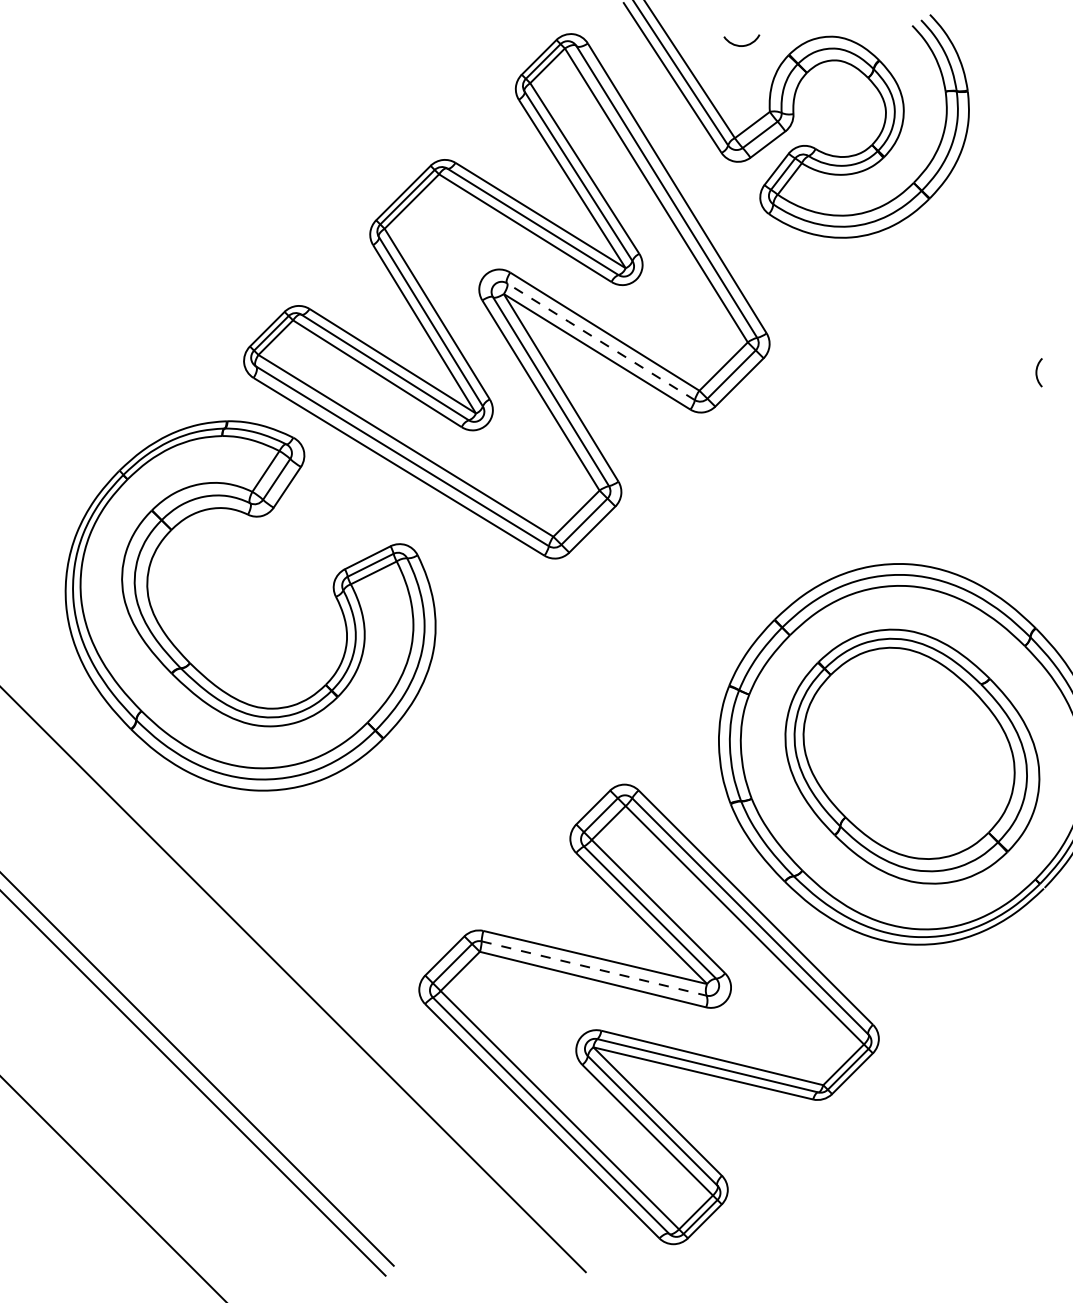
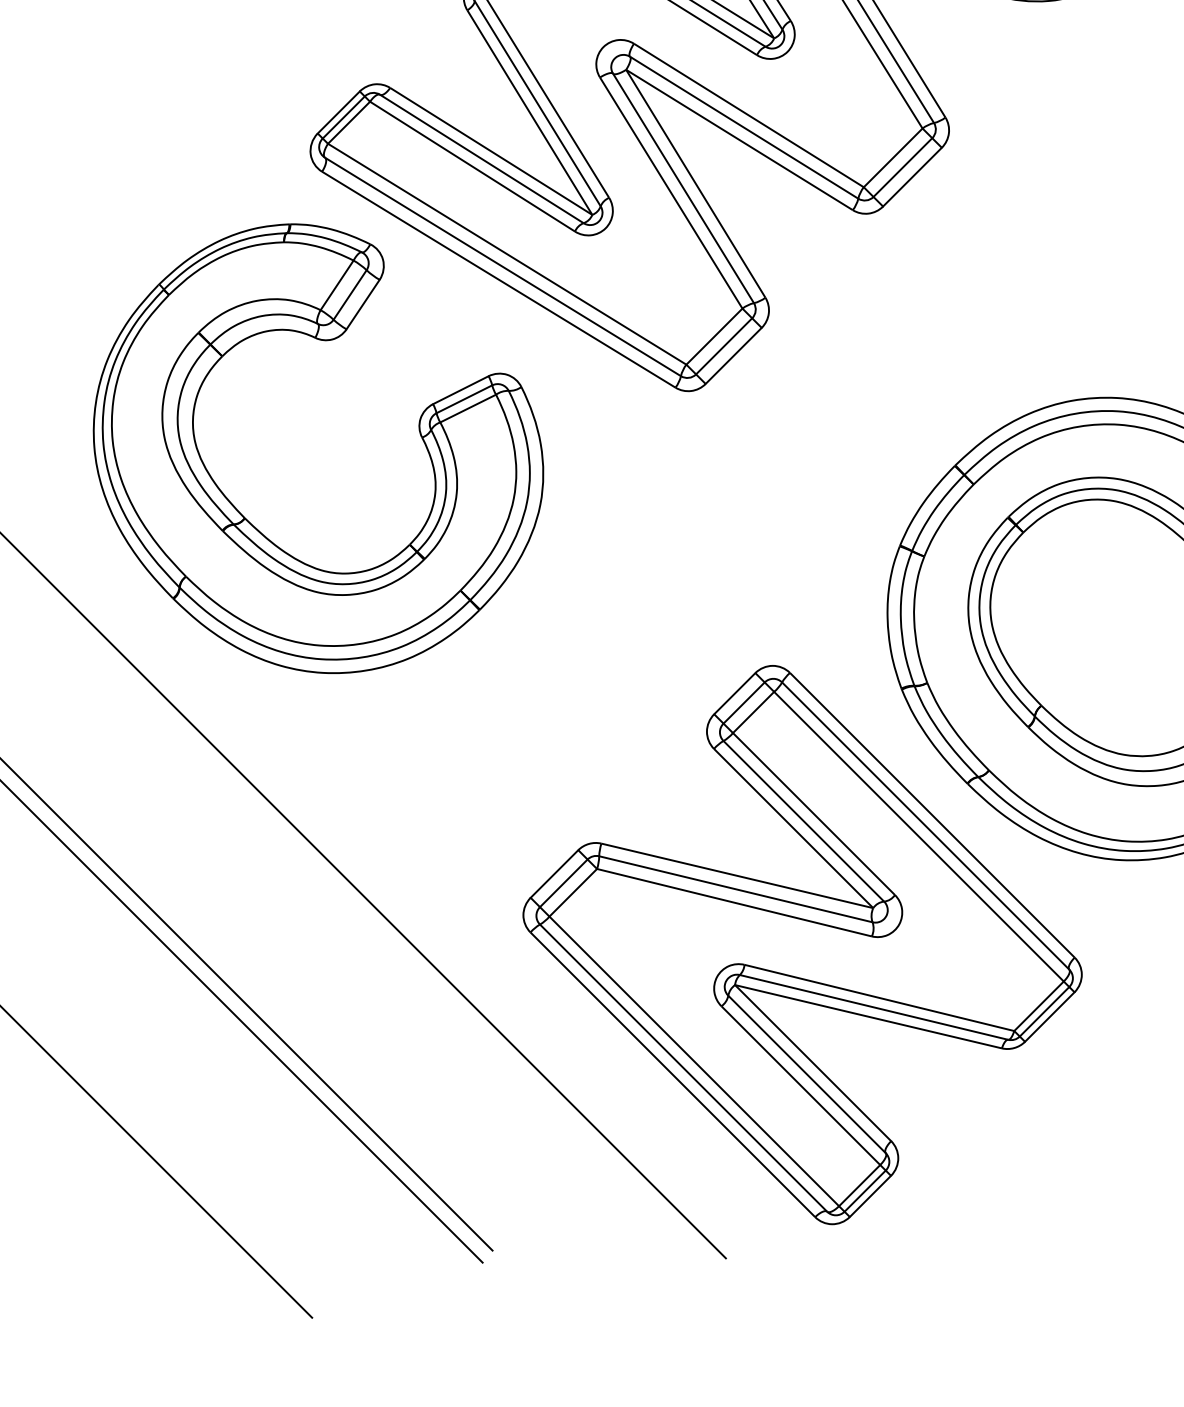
line: (601, 341) -> (744, 127), dashed -> solid
line: (594, 968) -> (736, 889), dashed -> solid

